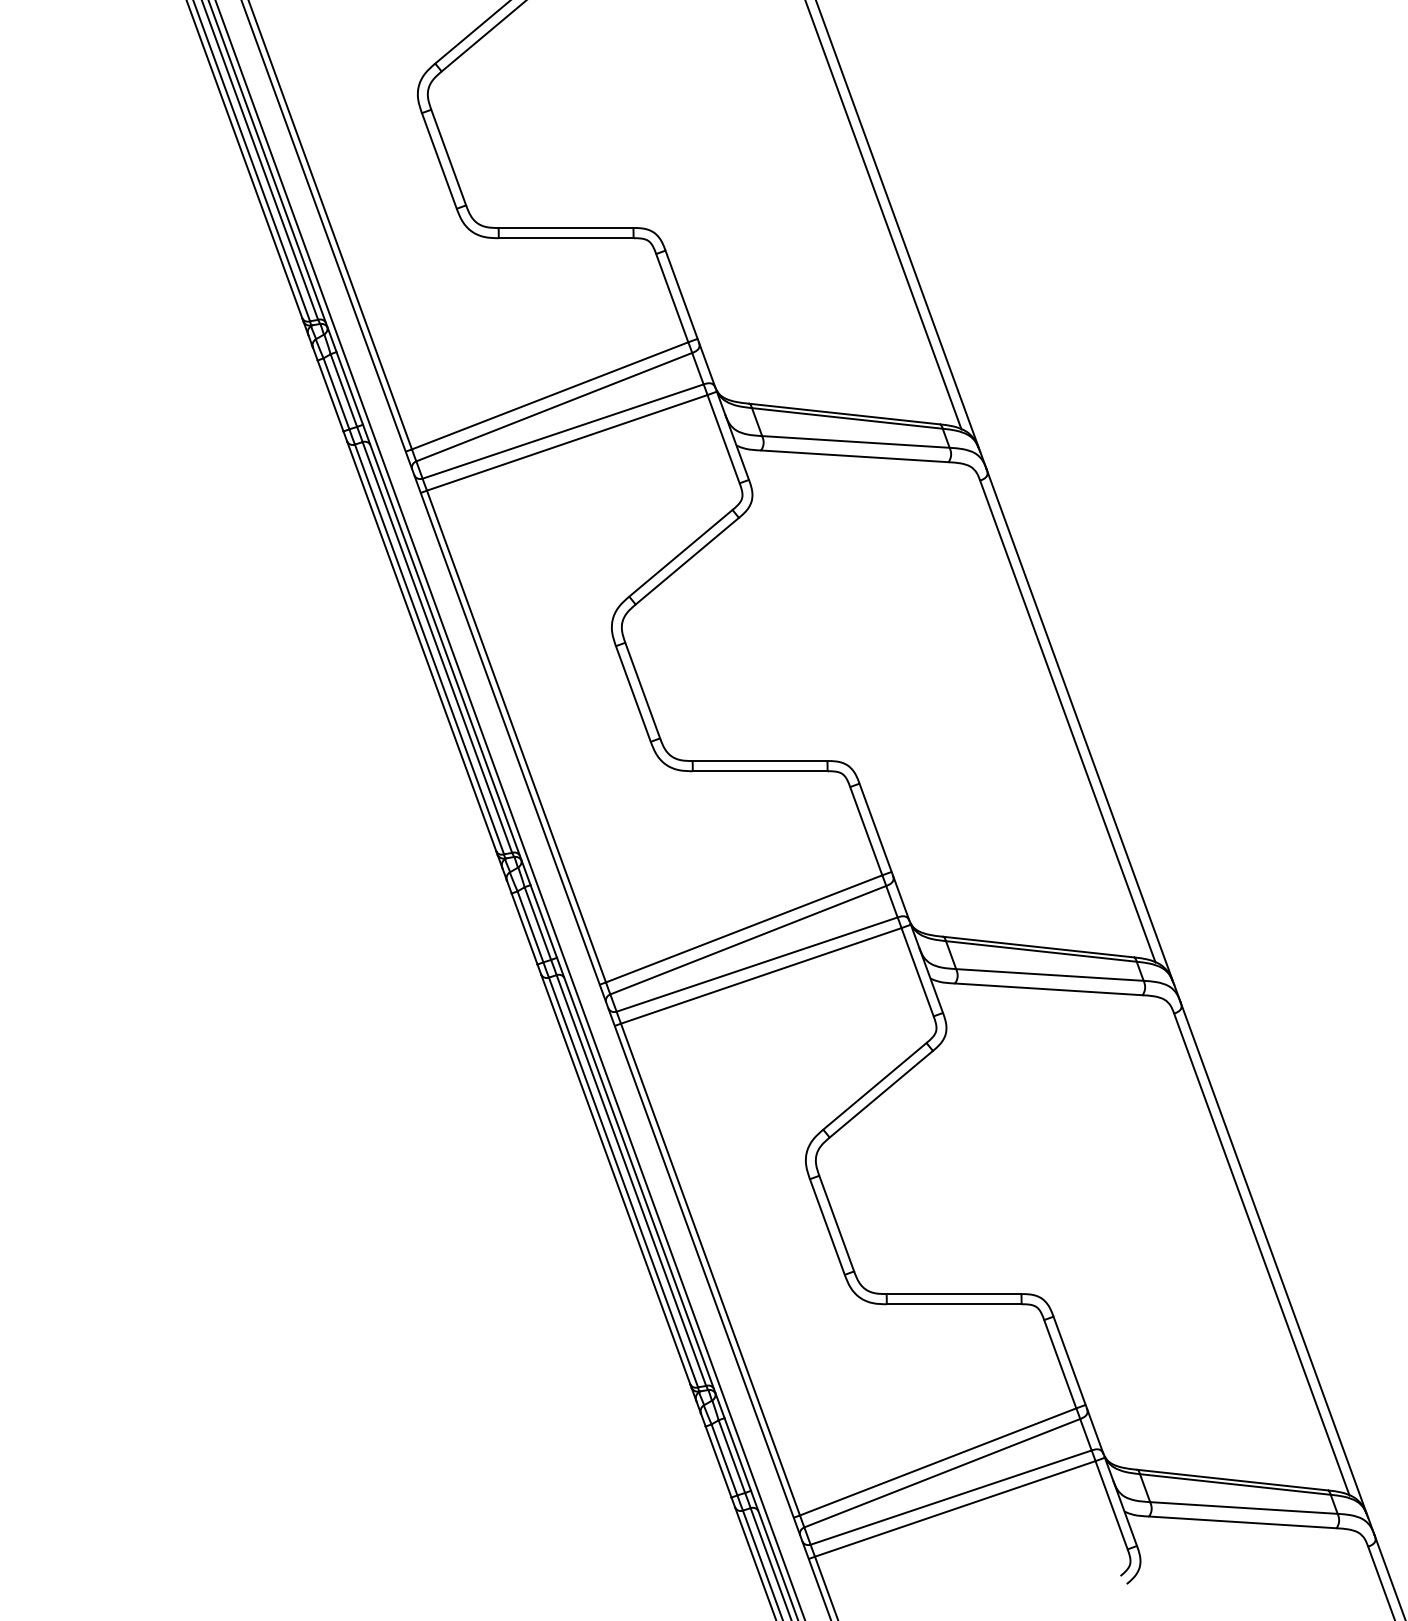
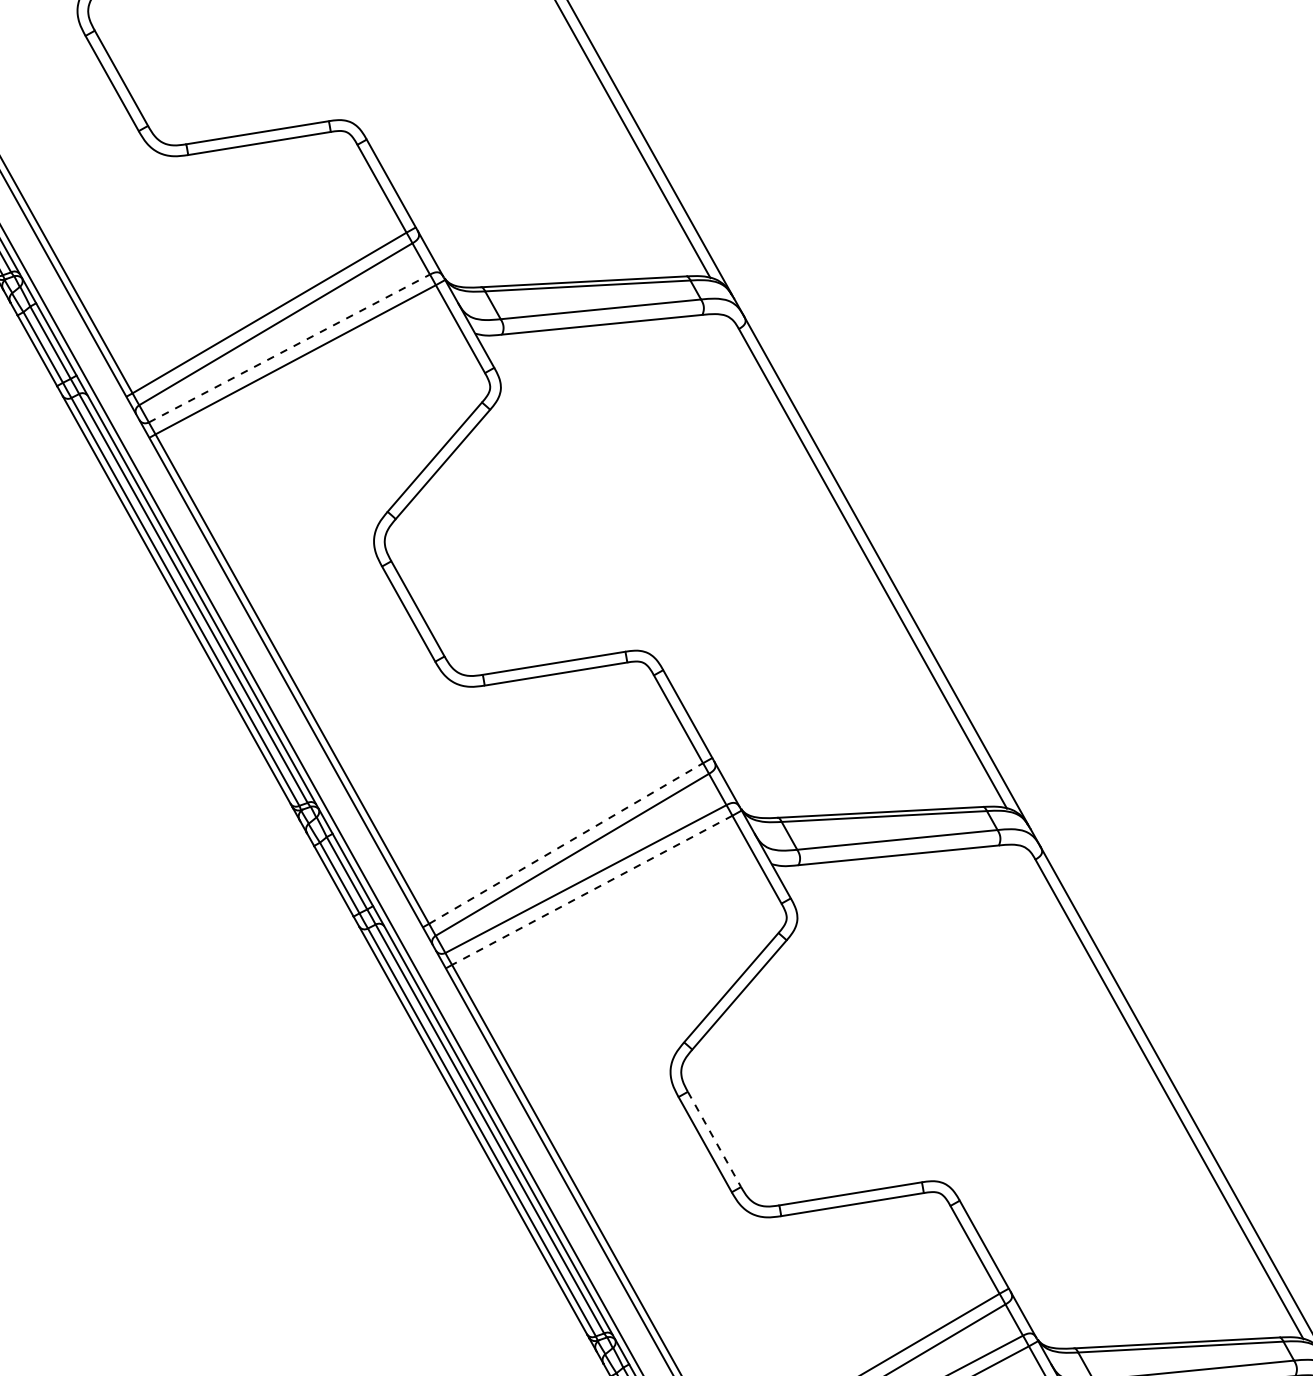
line: (563, 431) -> (289, 348), solid -> dashed
line: (744, 928) -> (566, 843), solid -> dashed
line: (760, 976) -> (591, 891), solid -> dashed
line: (836, 1223) -> (714, 1139), solid -> dashed

